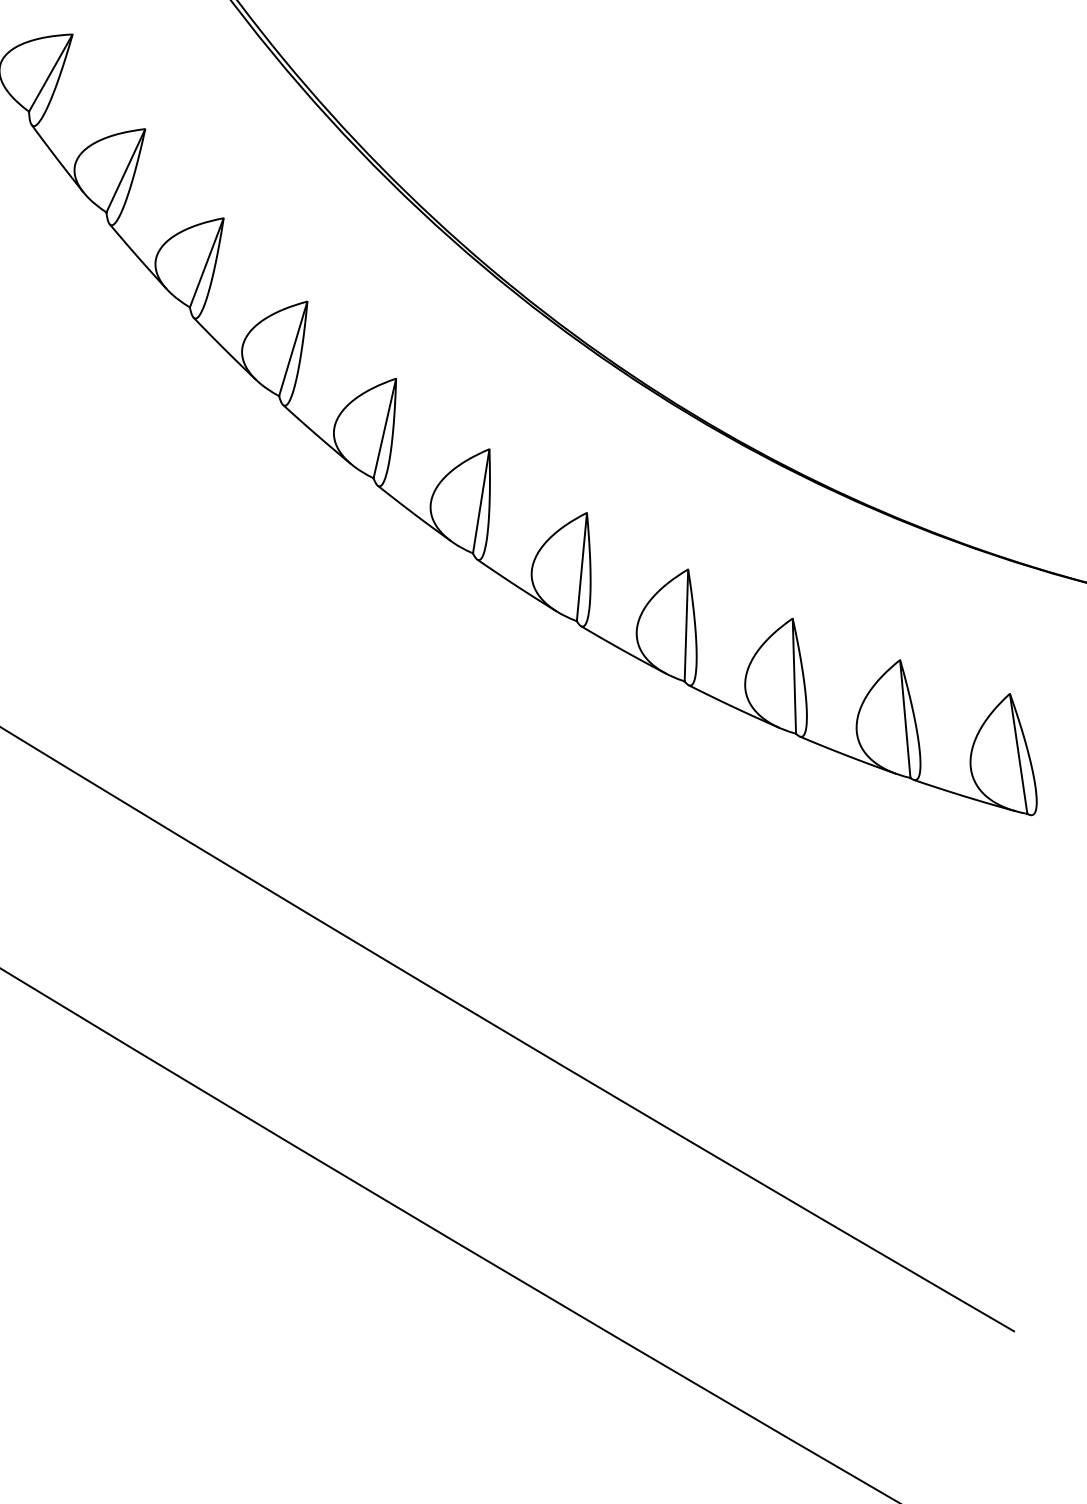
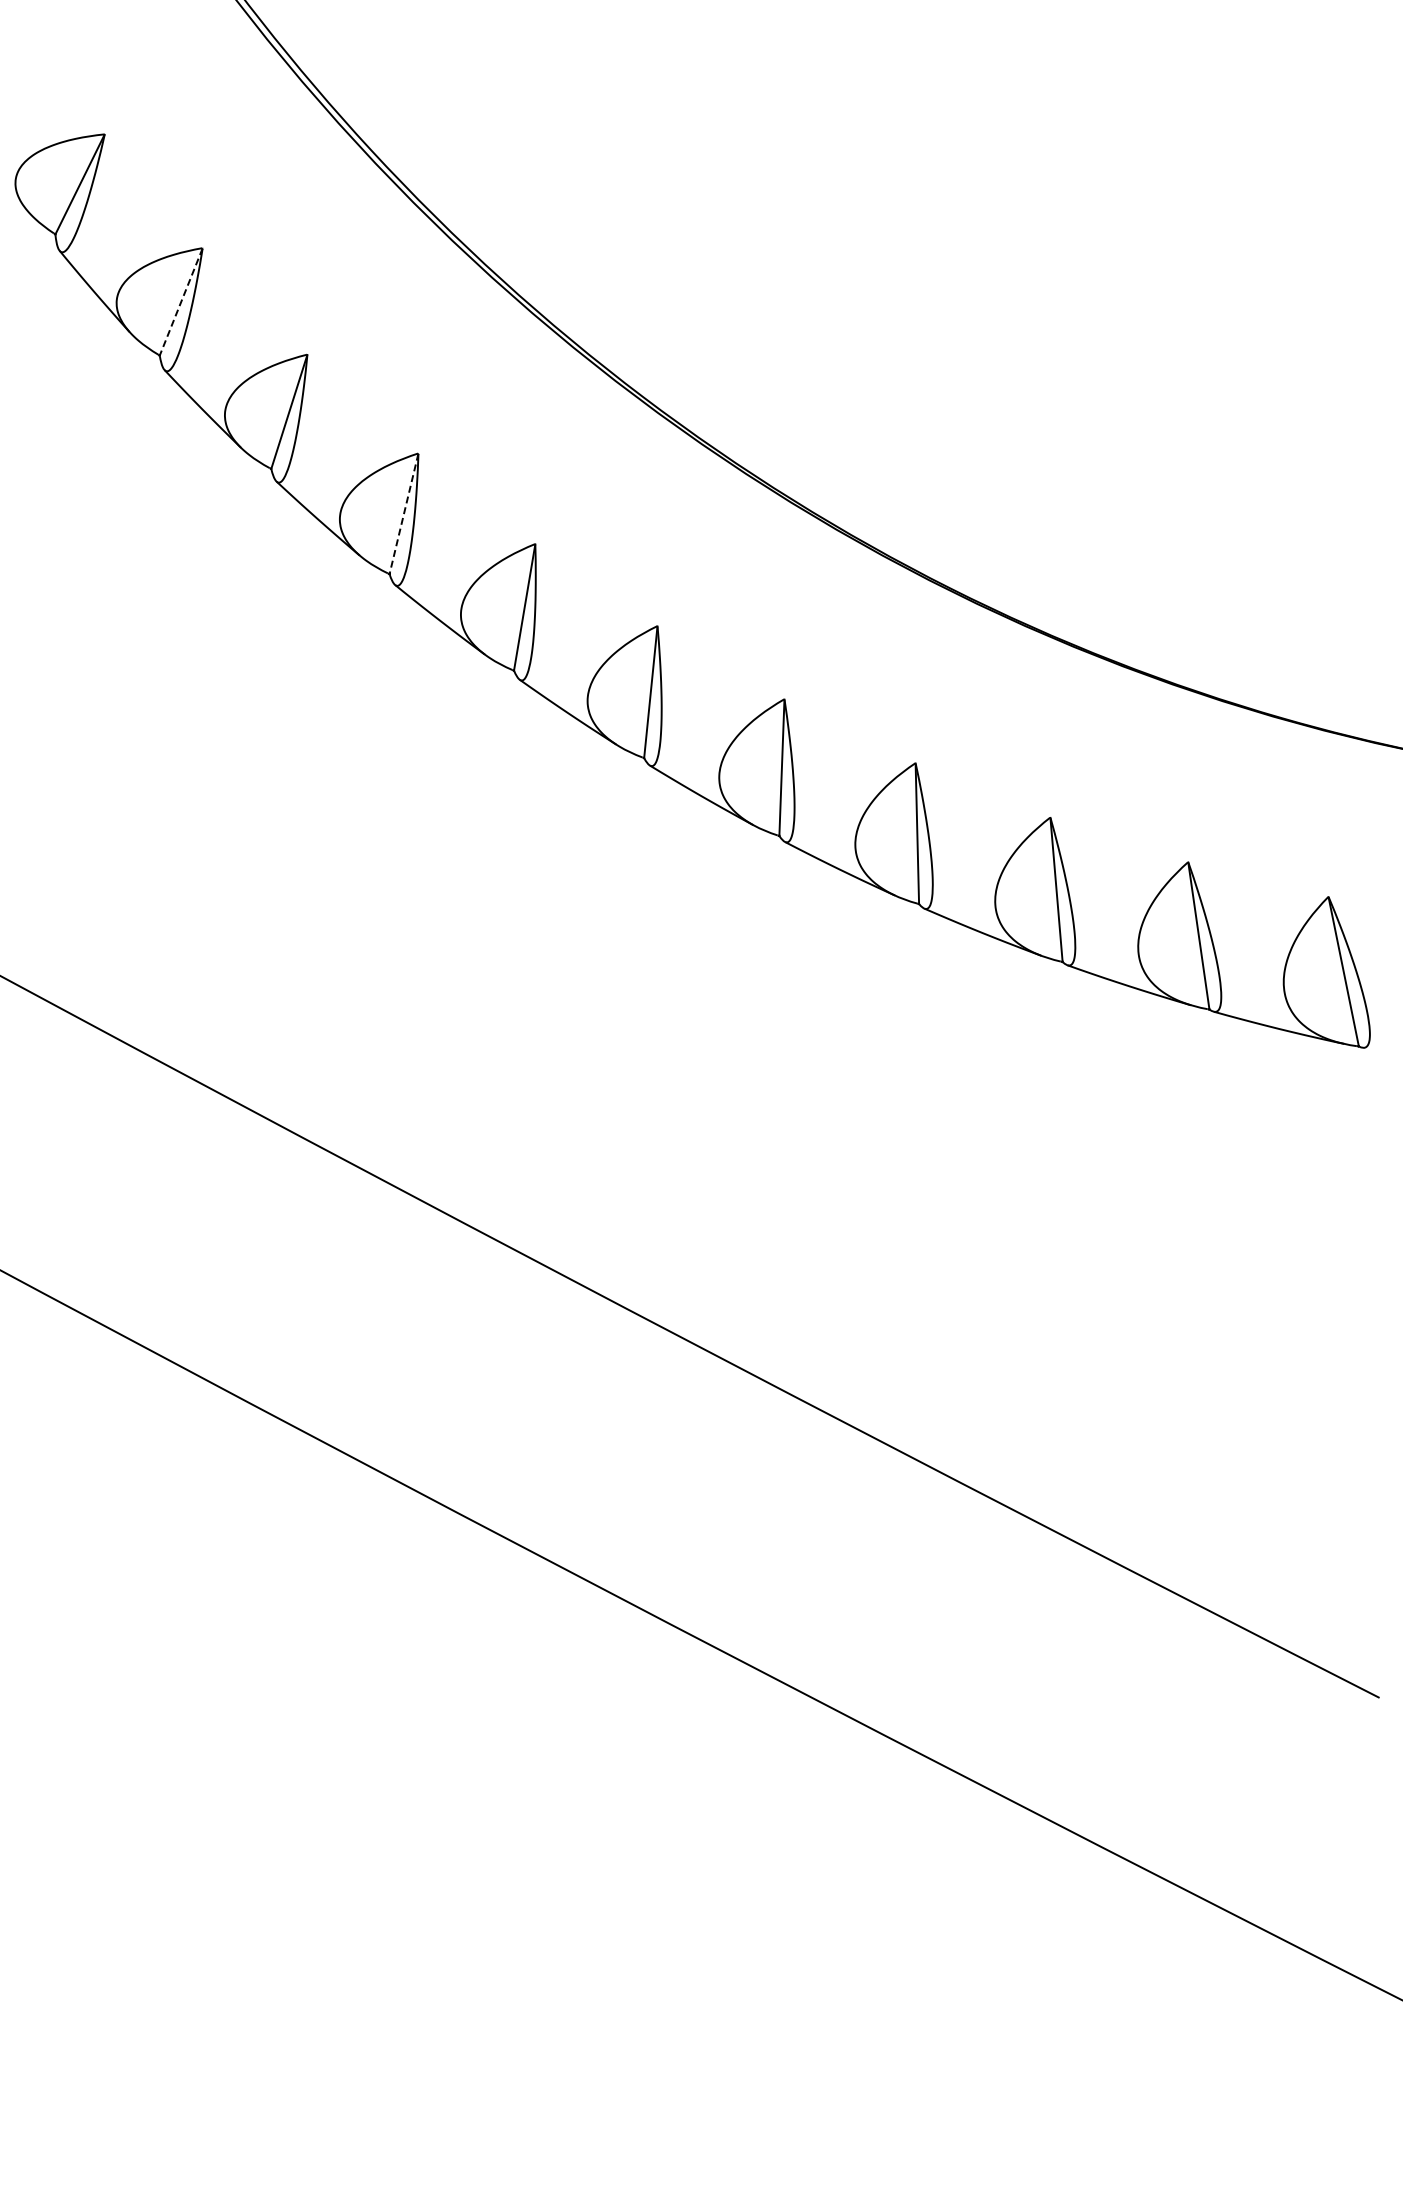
line: (126, 170) -> (181, 301), solid -> dashed
line: (293, 348) -> (404, 513), solid -> dashed

